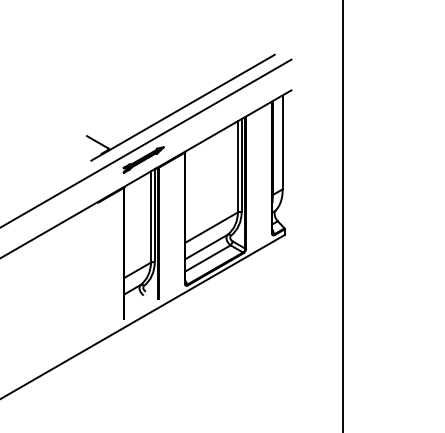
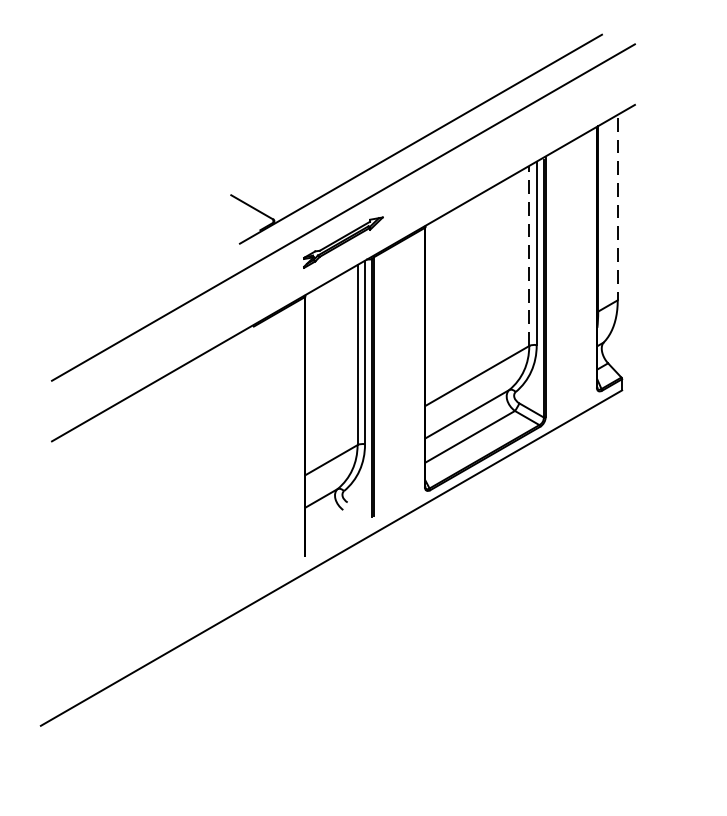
line: (282, 143) -> (617, 209), solid -> dashed
line: (237, 166) -> (528, 255), solid -> dashed

